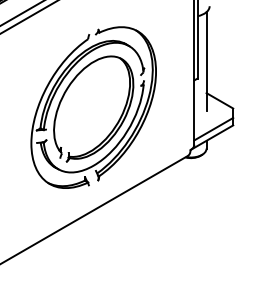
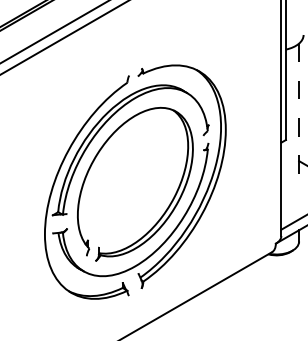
line: (206, 62) -> (299, 116), solid -> dashed

